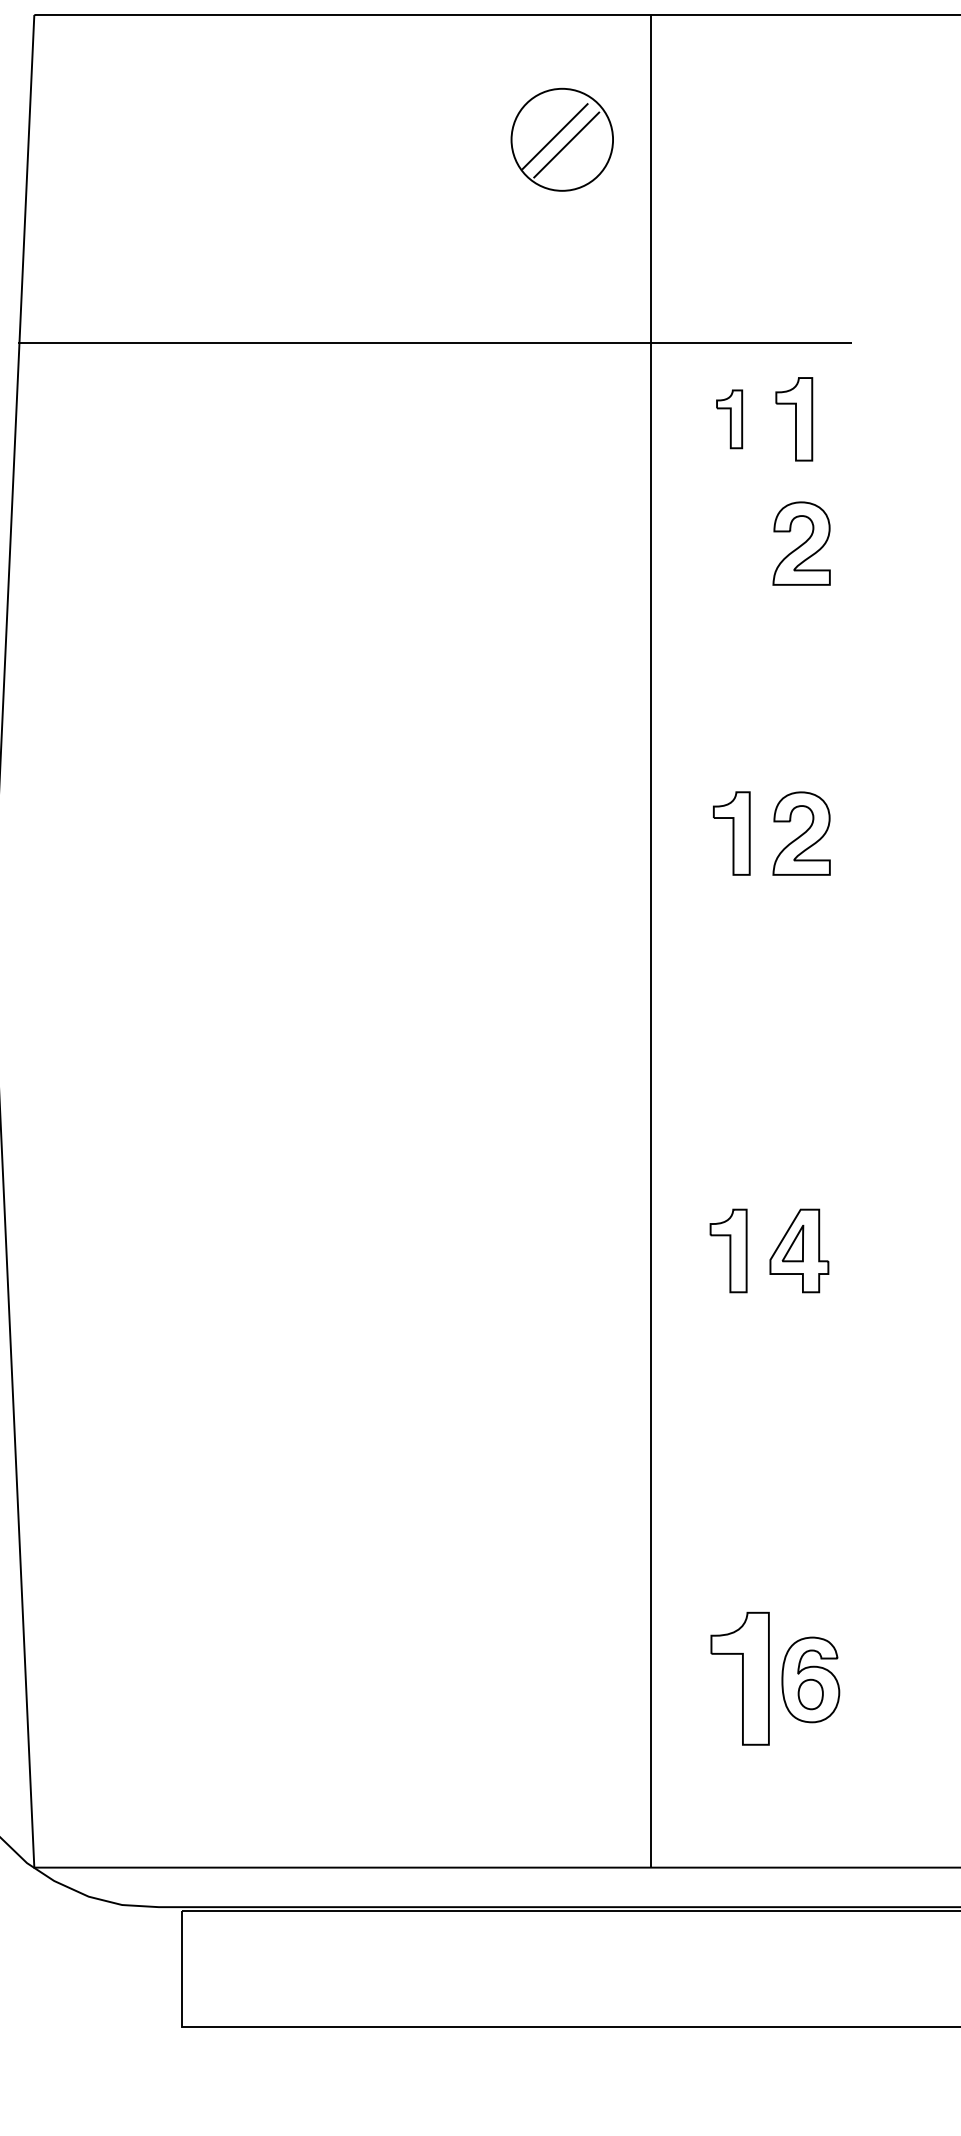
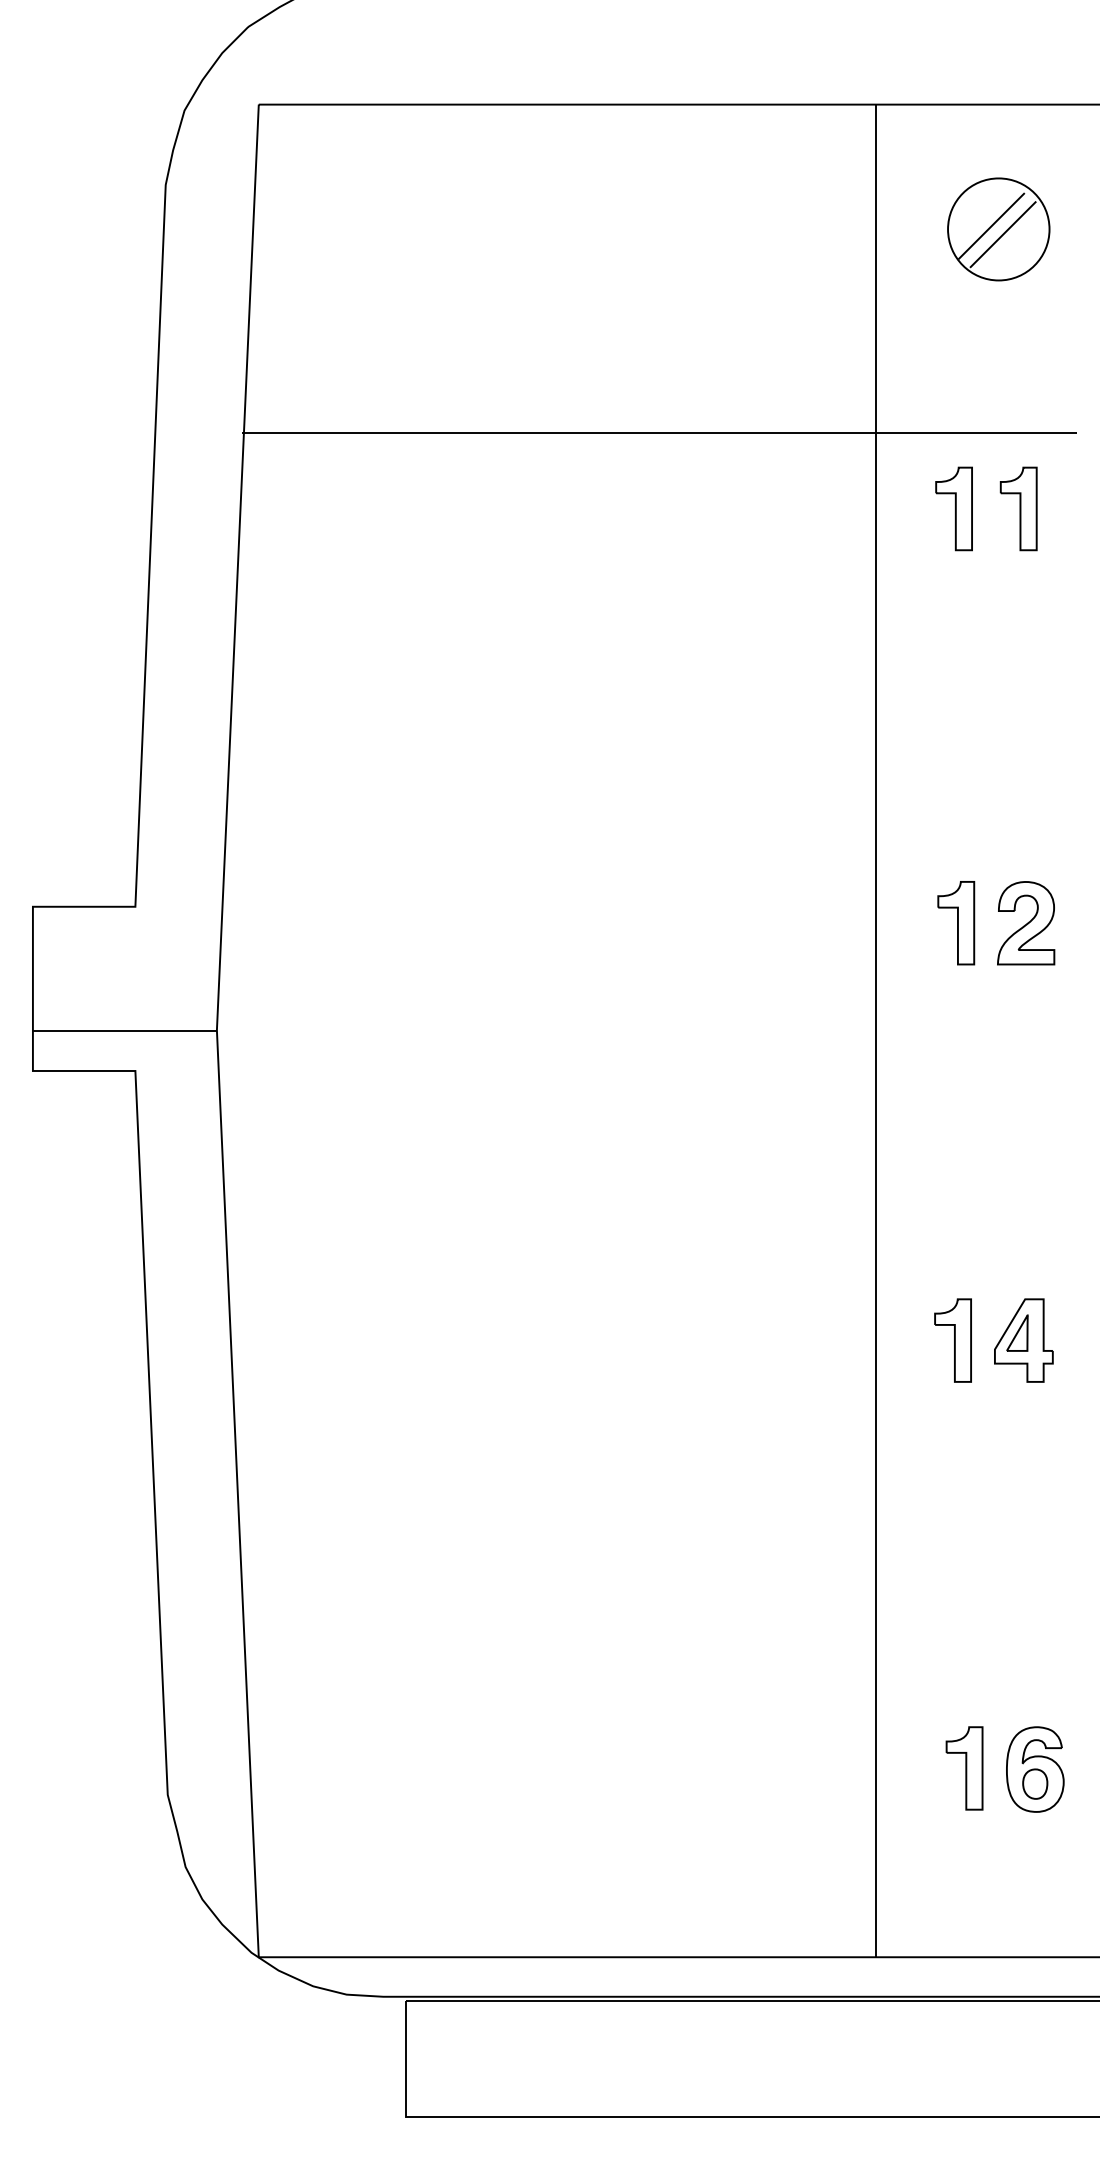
part: (562, 139) -> (998, 229), moved
part: (729, 418) -> (953, 508), size x1.43
part: (802, 543) -> (1026, 633), removed
part: (740, 1678) -> (964, 1768), size x0.62

